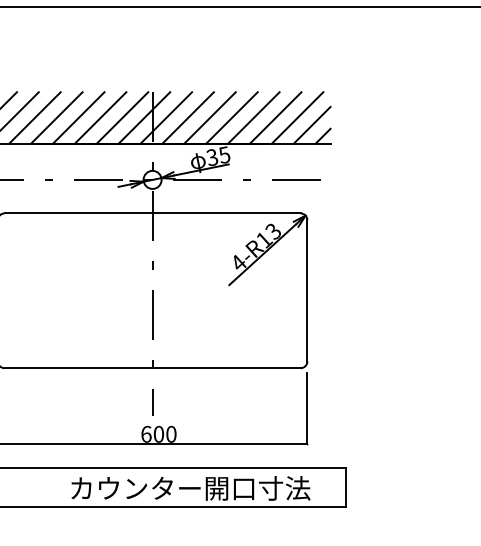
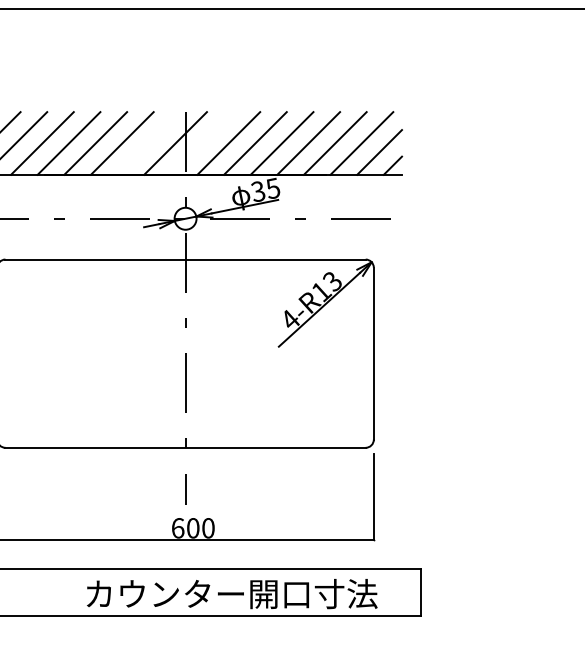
line: (122, 117) -> (148, 142), removed
line: (166, 117) -> (202, 142), removed

